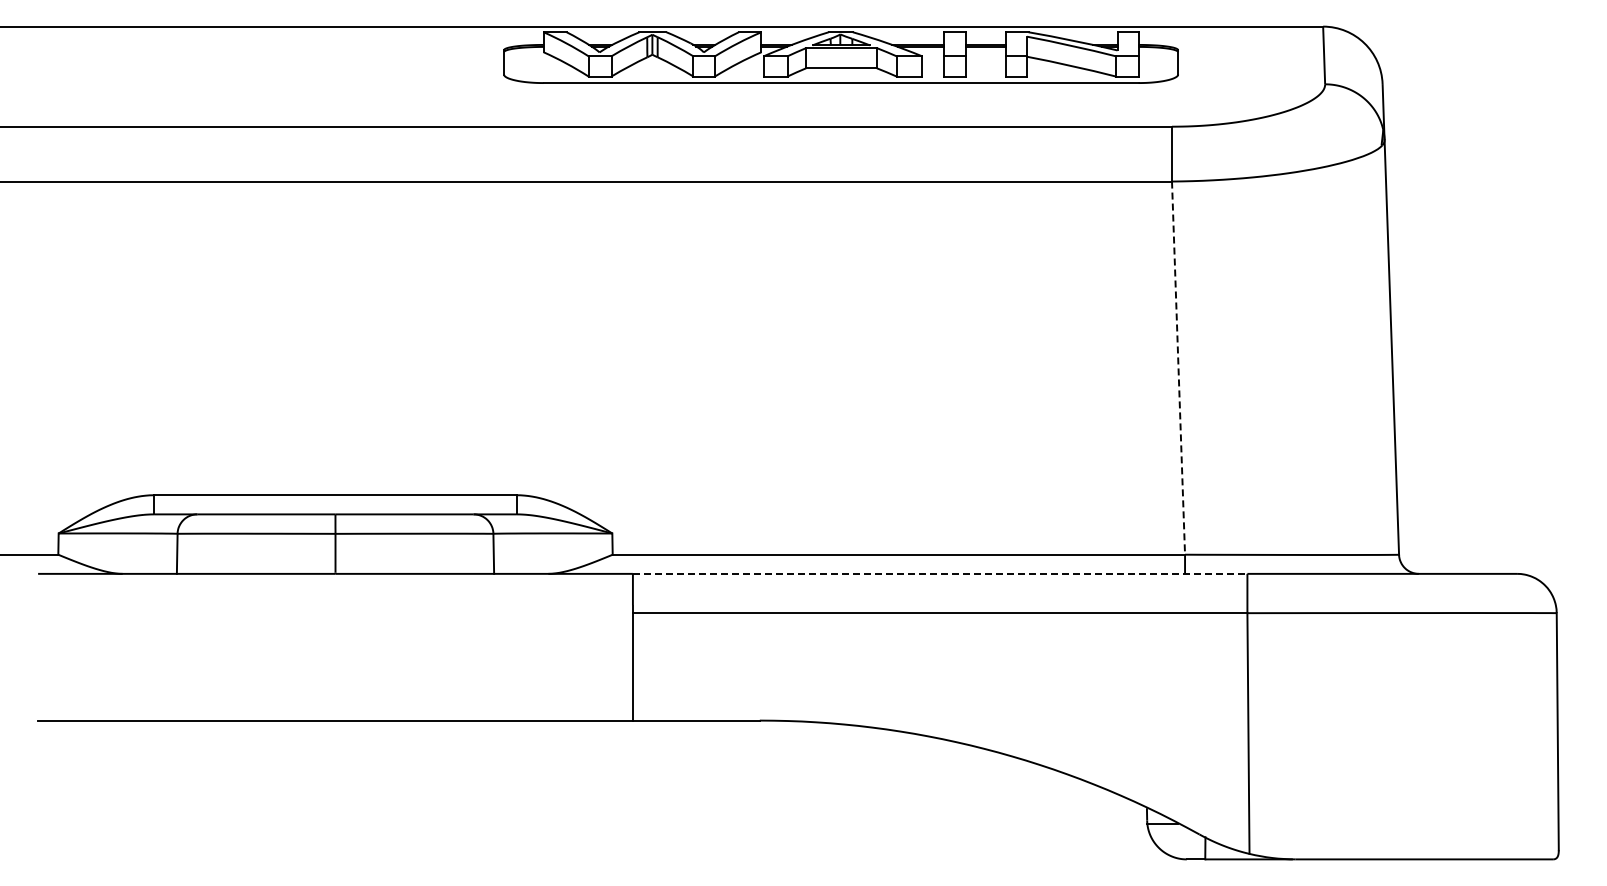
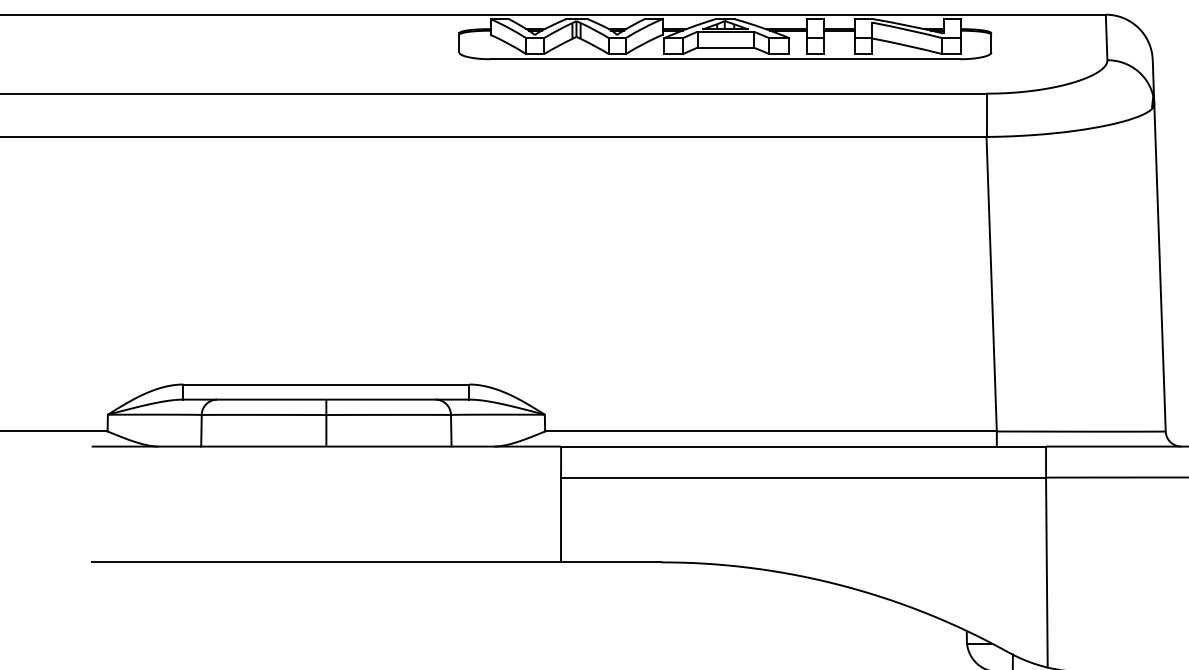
line: (1178, 368) -> (991, 284), dashed -> solid
line: (940, 573) -> (803, 446), dashed -> solid

